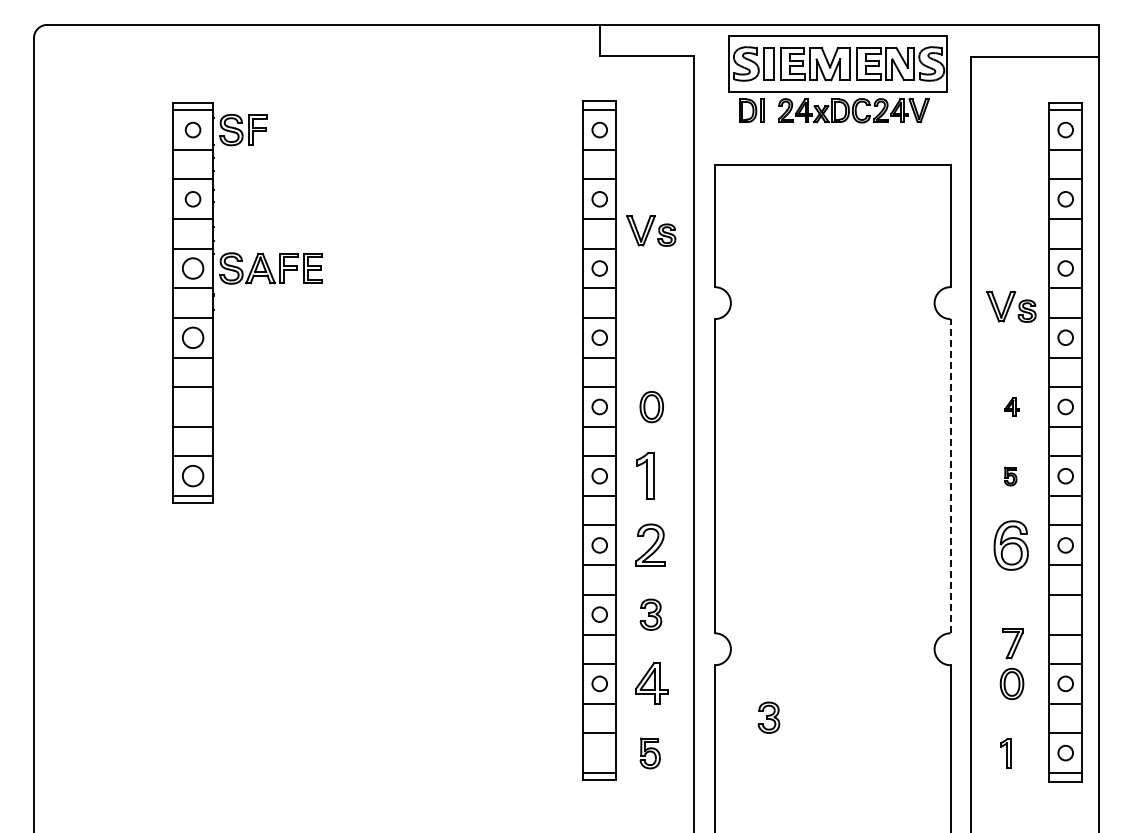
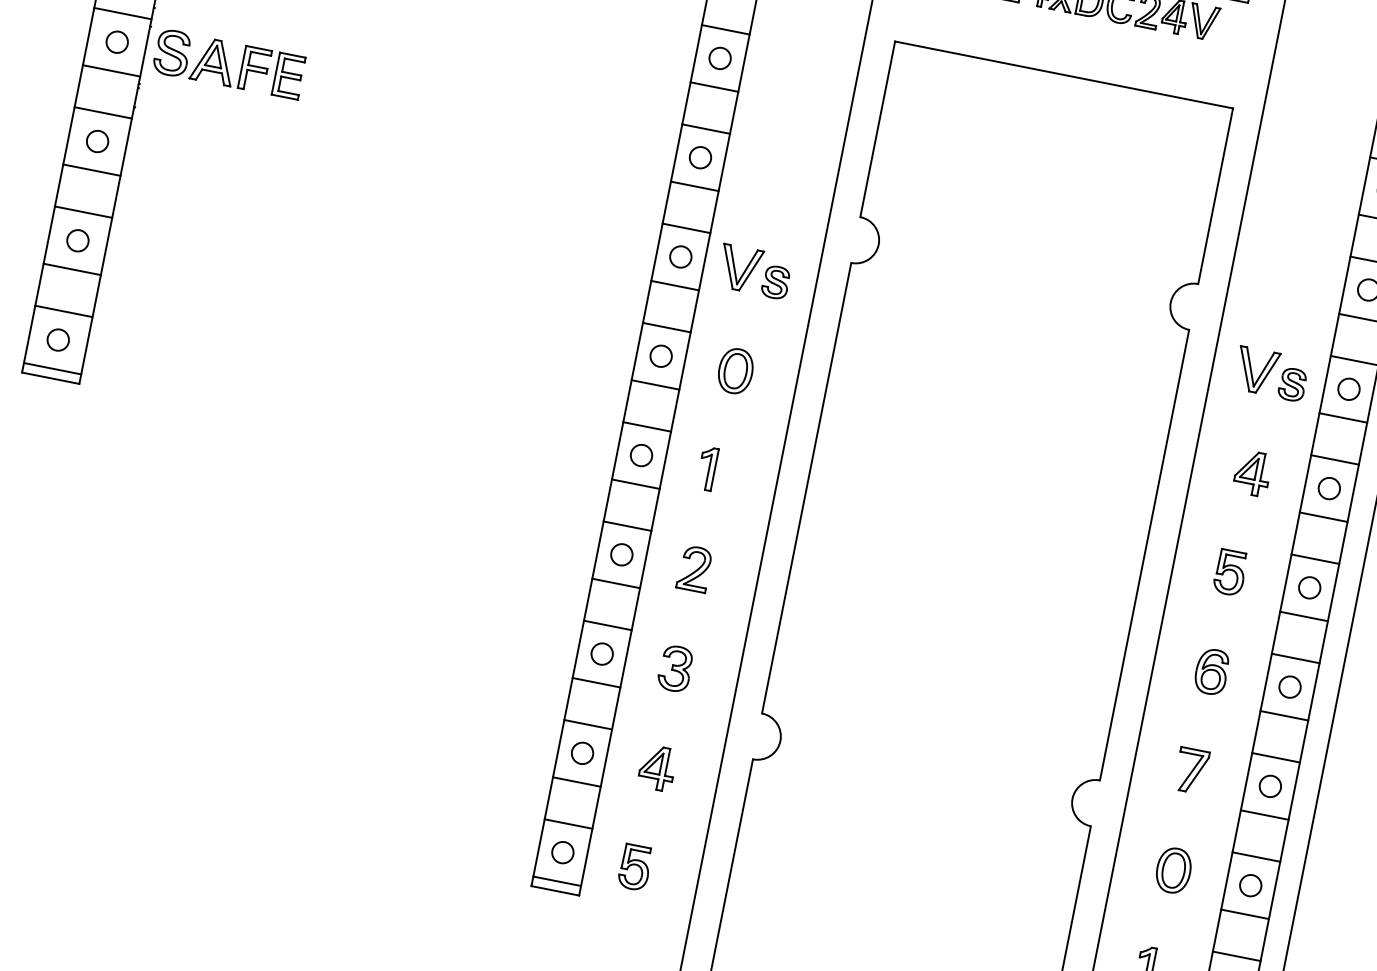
part: (651, 230) -> (755, 271), moved
circle: (192, 268) -> (116, 42), size x0.71
part: (1011, 306) -> (1271, 373), moved
circle: (192, 337) -> (96, 140), size x0.71
circle: (192, 406) -> (77, 239), added
part: (1011, 406) -> (1251, 472), size x1.67
line: (950, 475) -> (1144, 554), dashed -> solid
circle: (192, 476) -> (57, 340), size x0.71
part: (645, 476) -> (707, 468), size x0.62
part: (1010, 476) -> (1230, 572), size x1.67
part: (650, 544) -> (694, 567), size x0.71
part: (1010, 545) -> (1210, 671), size x0.62
circle: (1065, 614) -> (1270, 786), added
part: (1012, 643) -> (1191, 770), moved
part: (651, 683) -> (656, 767), size x0.71
part: (768, 717) -> (814, 849), removed
circle: (599, 752) -> (562, 851), added

